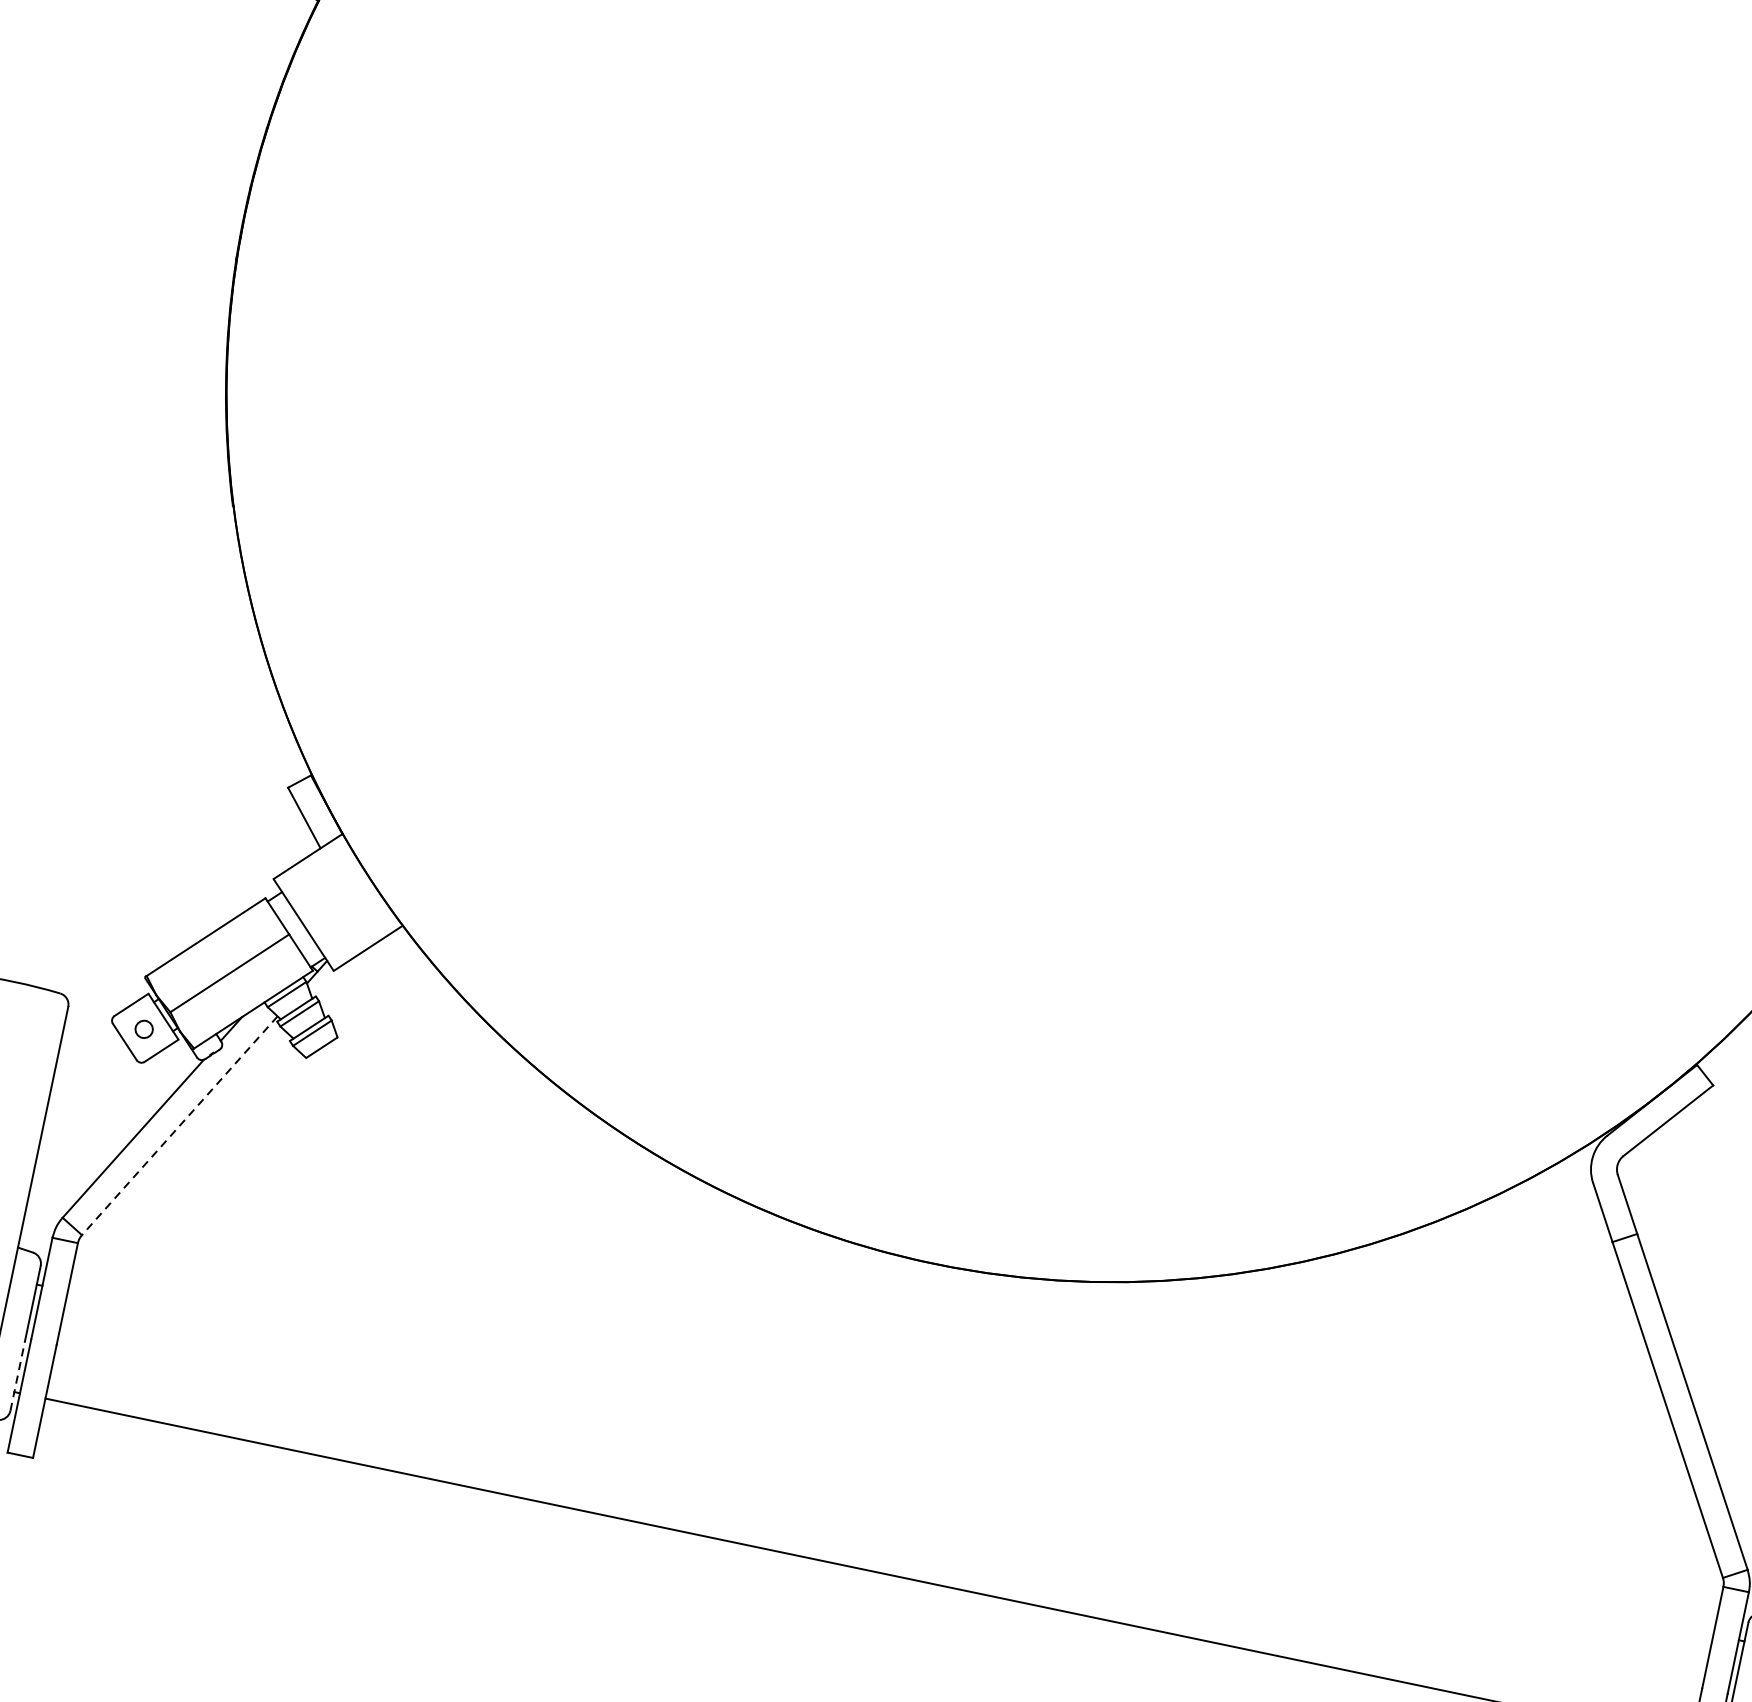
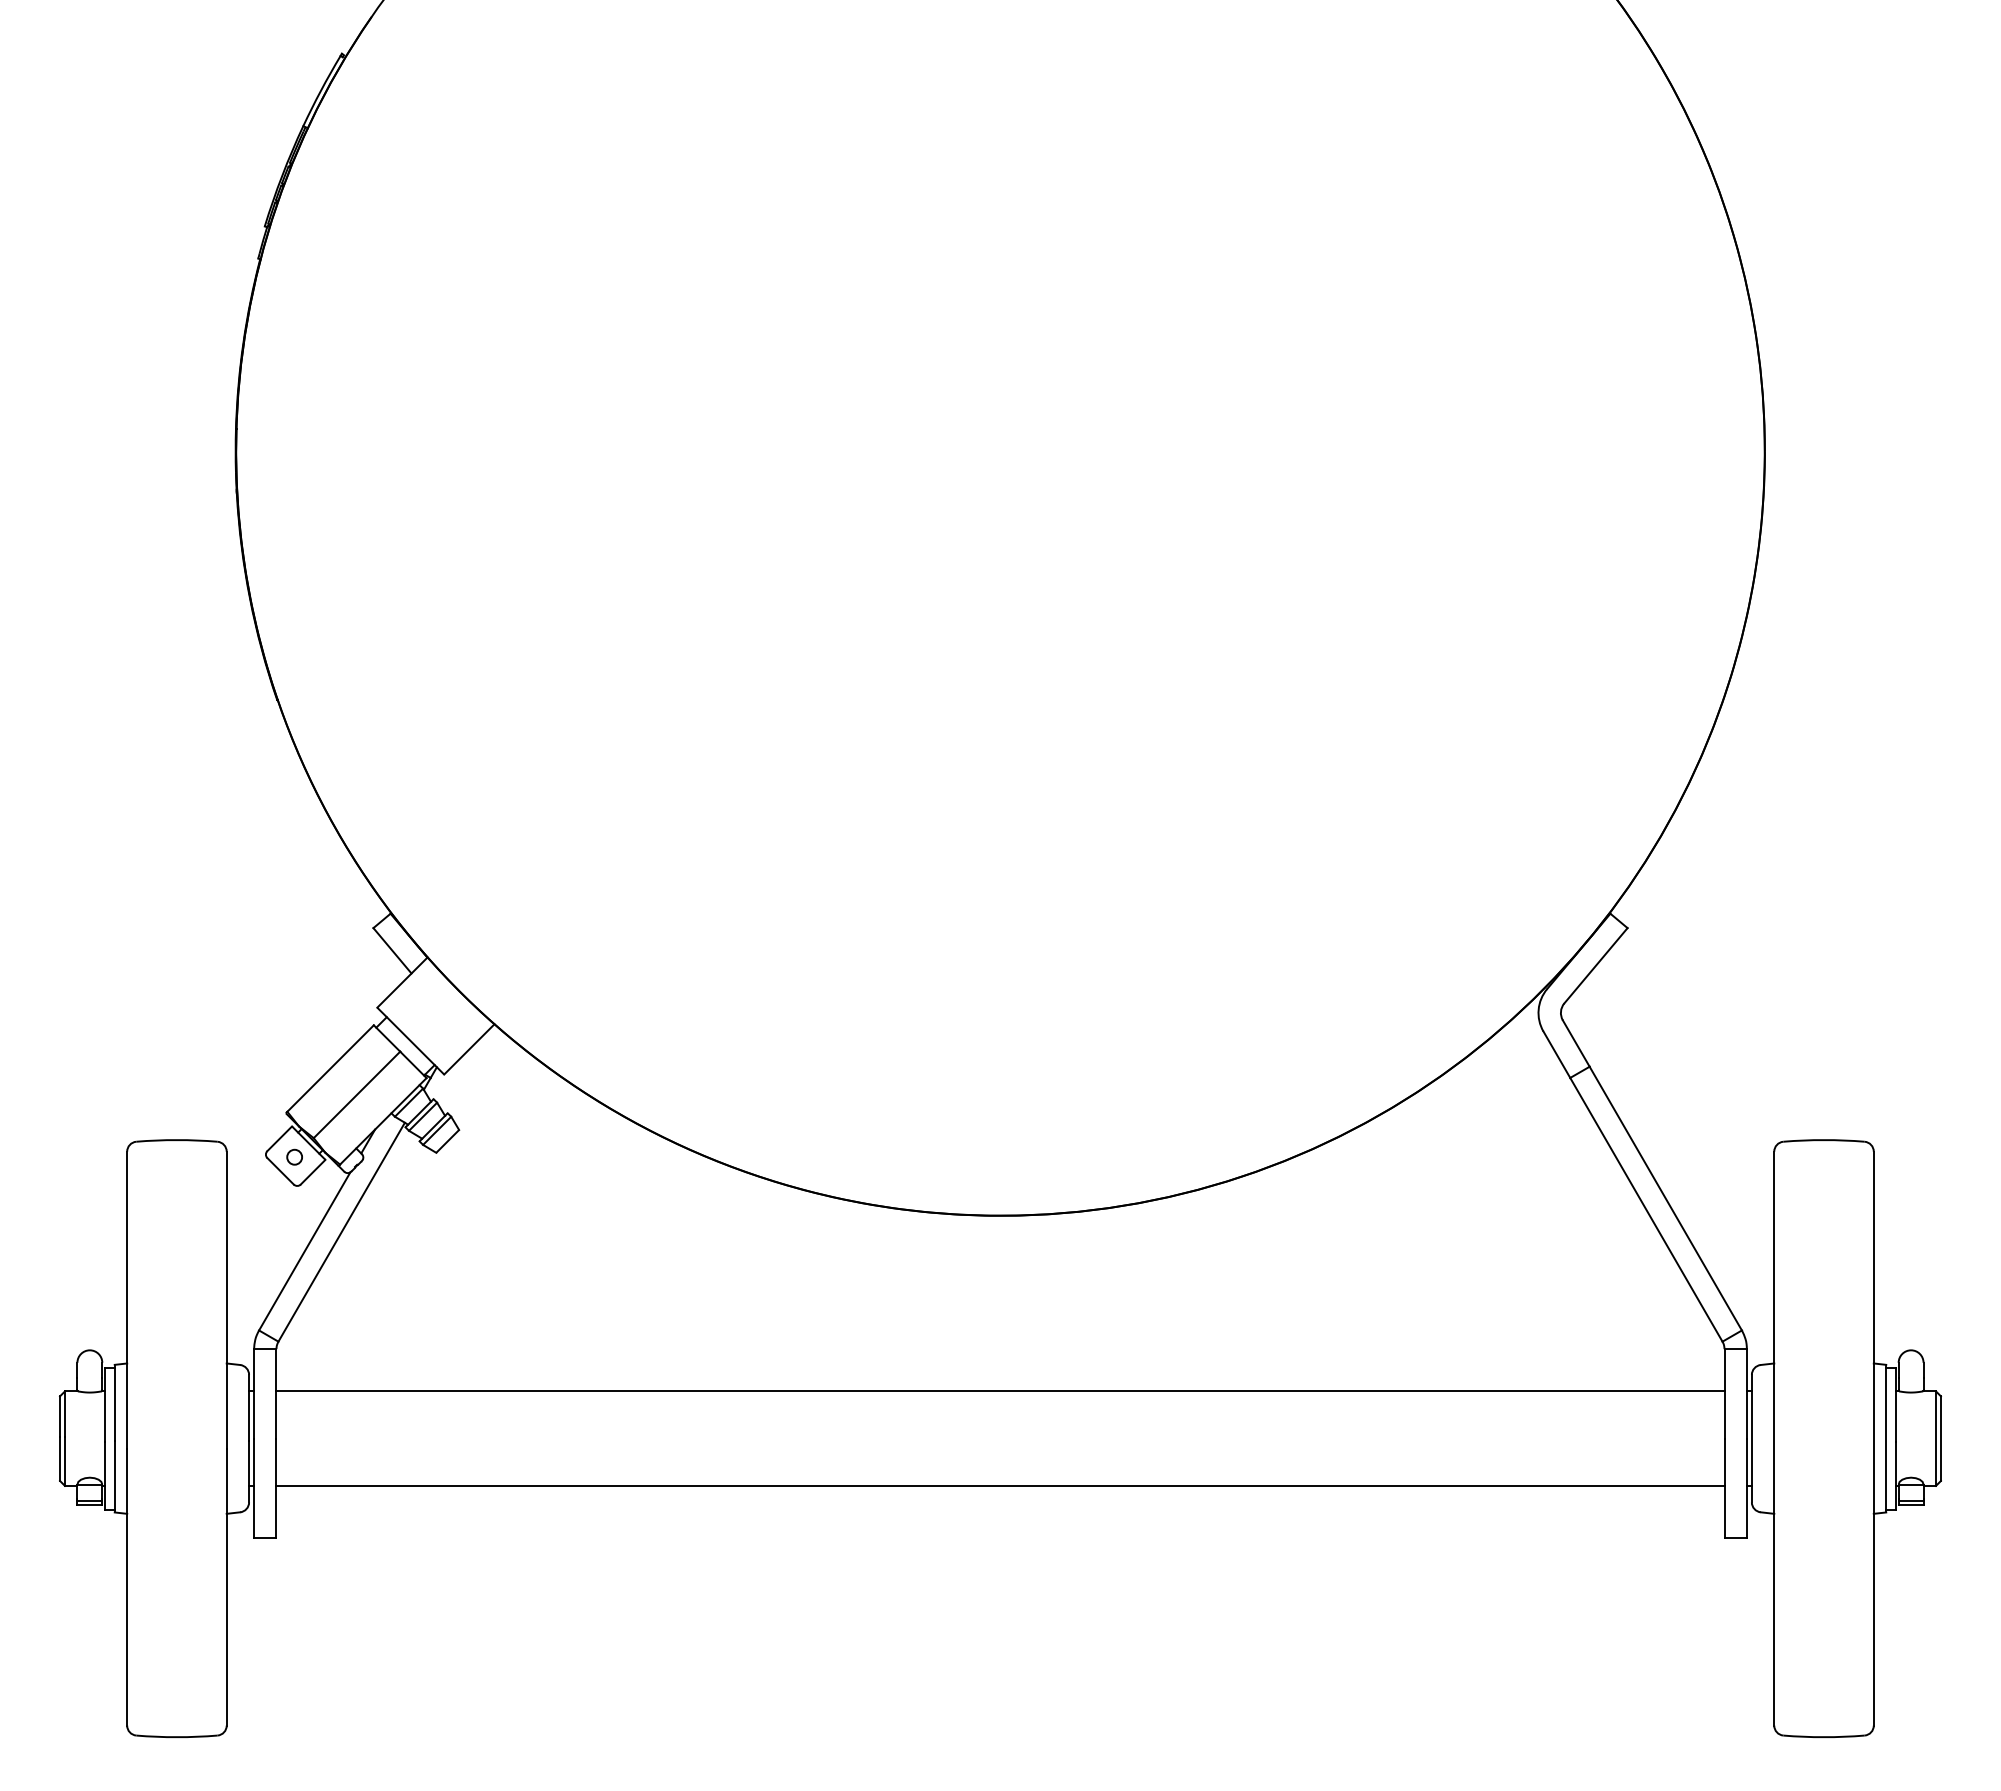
line: (179, 1126) -> (341, 1232), dashed -> solid
line: (18, 1375) -> (249, 1471), dashed -> solid
line: (890, 1463) -> (1000, 1391), added

